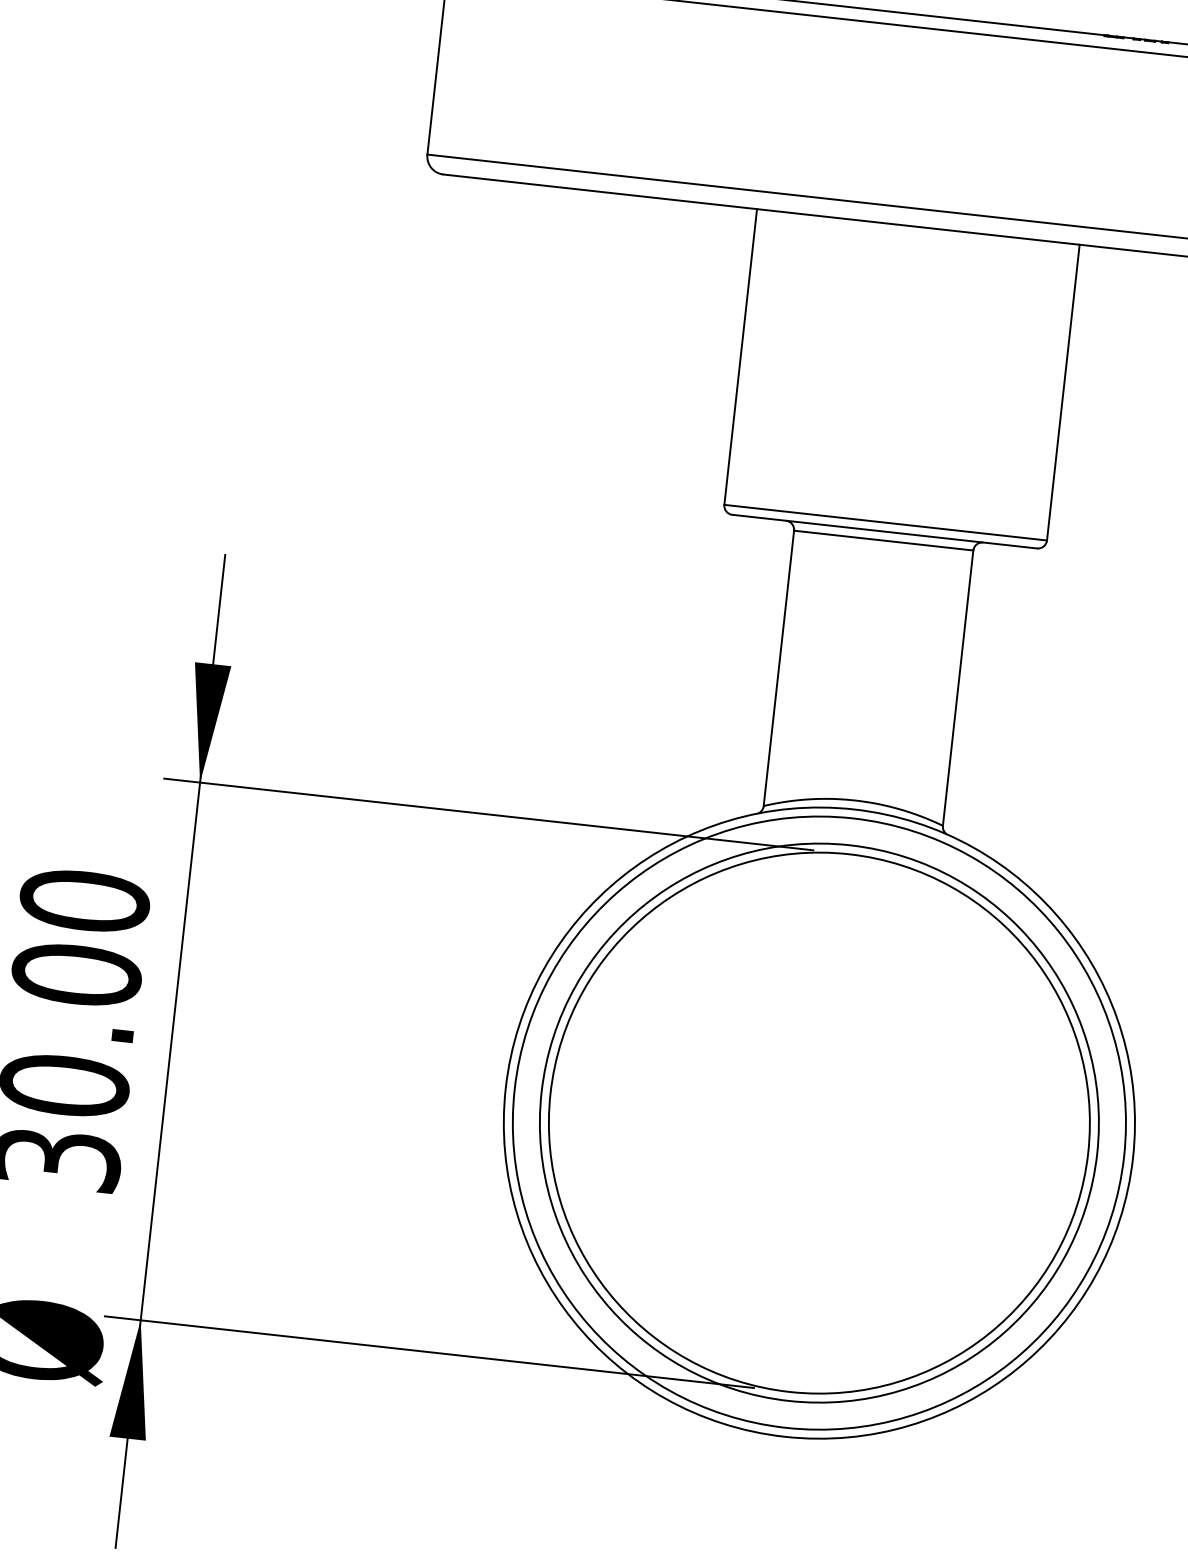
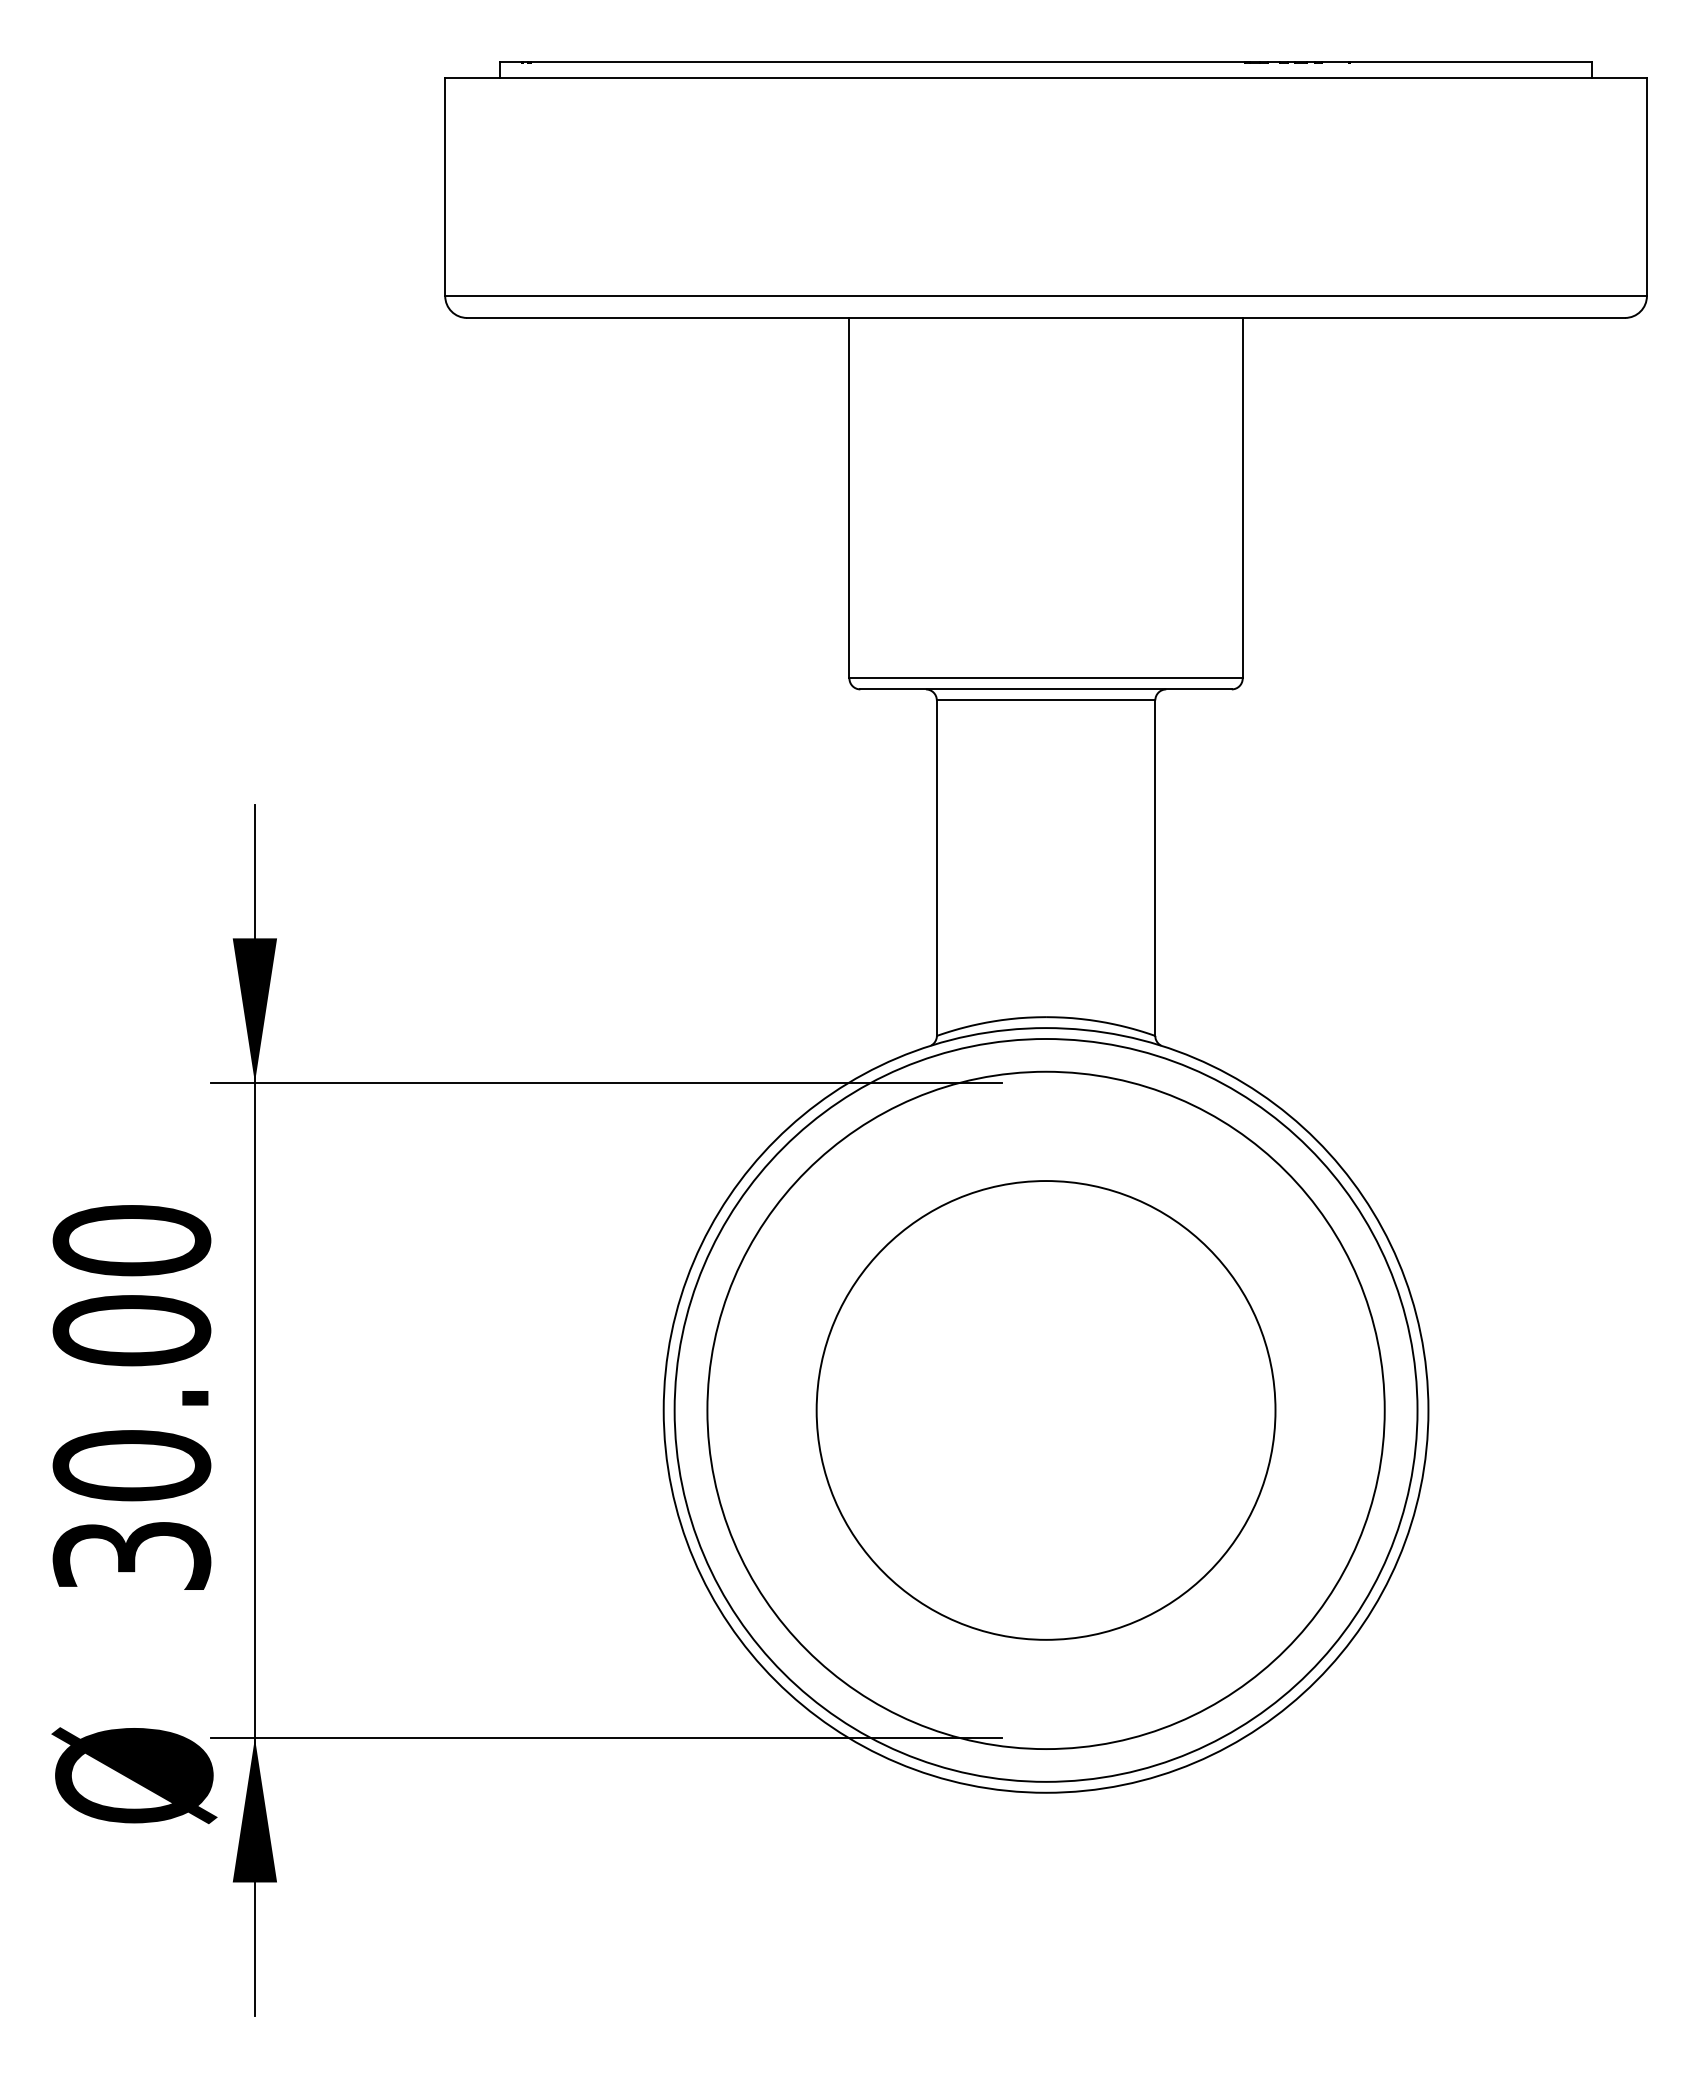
circle: (818, 1123) -> (1045, 1410), size x0.7

